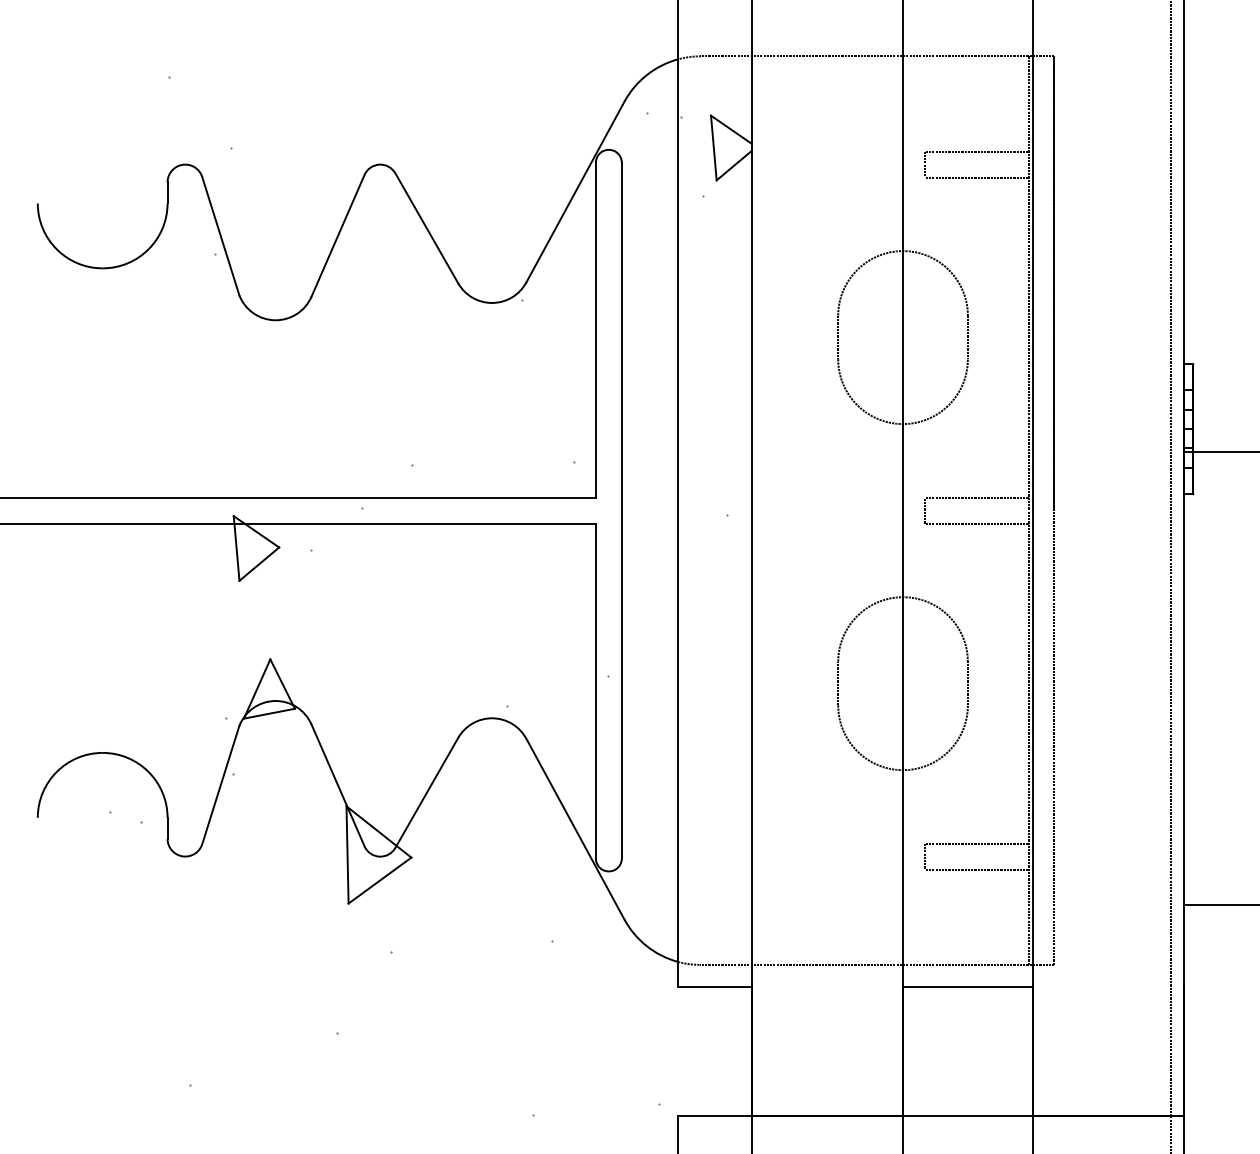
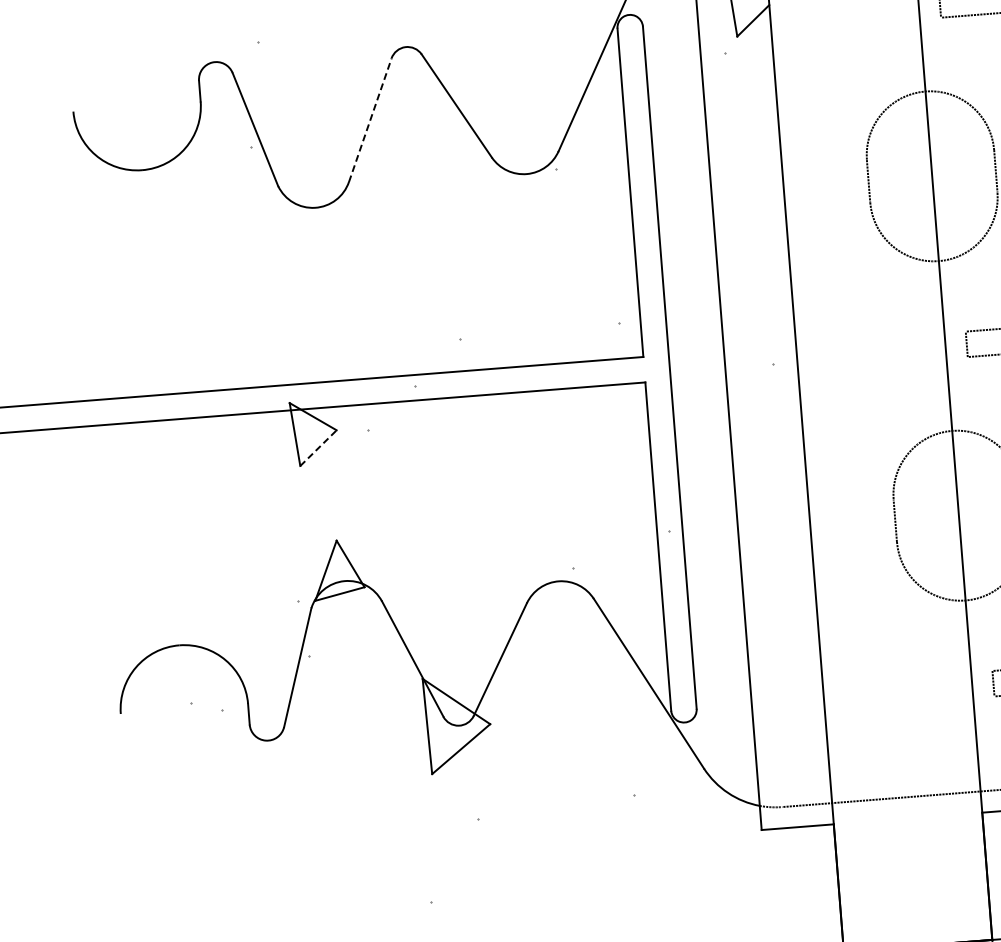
line: (338, 235) -> (370, 119), solid -> dashed
line: (259, 564) -> (318, 448), solid -> dashed

